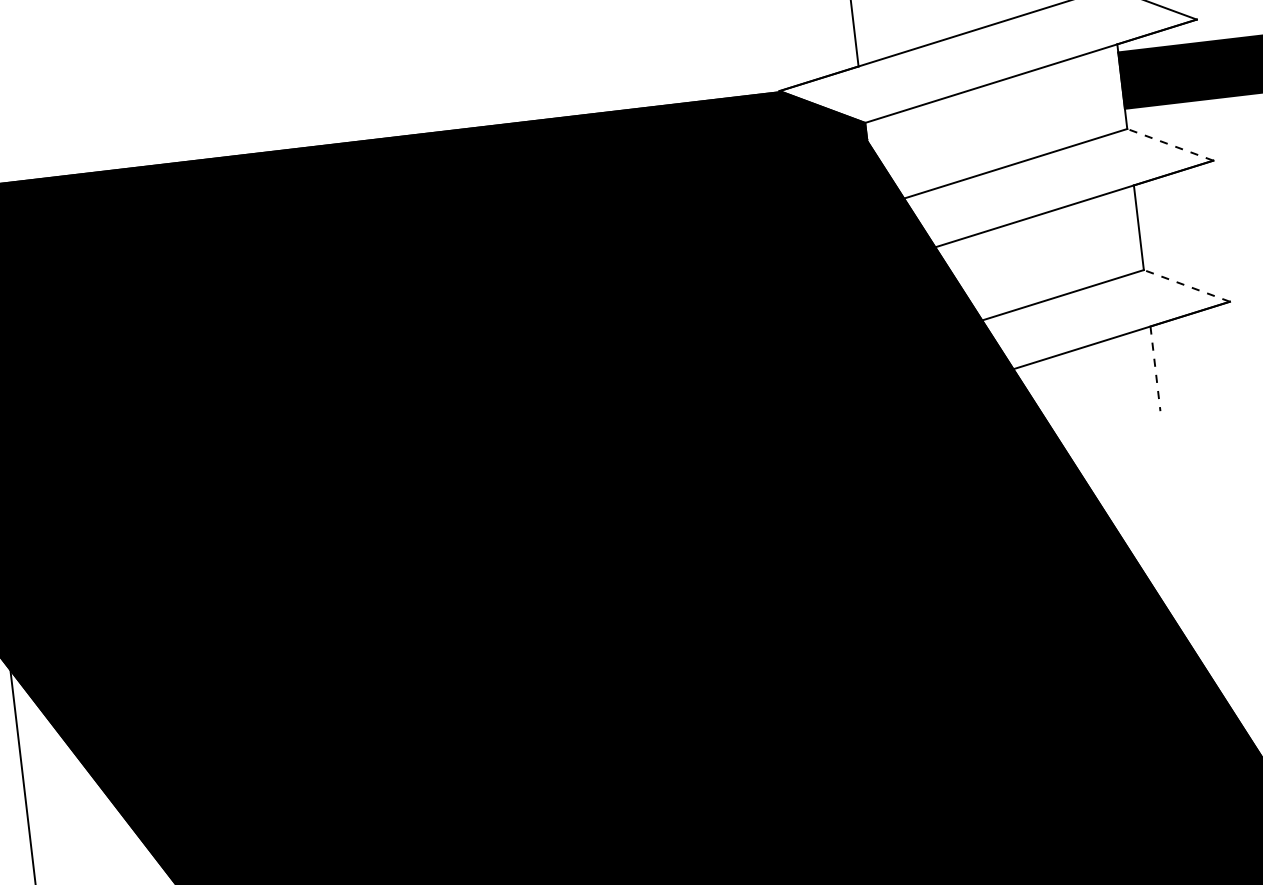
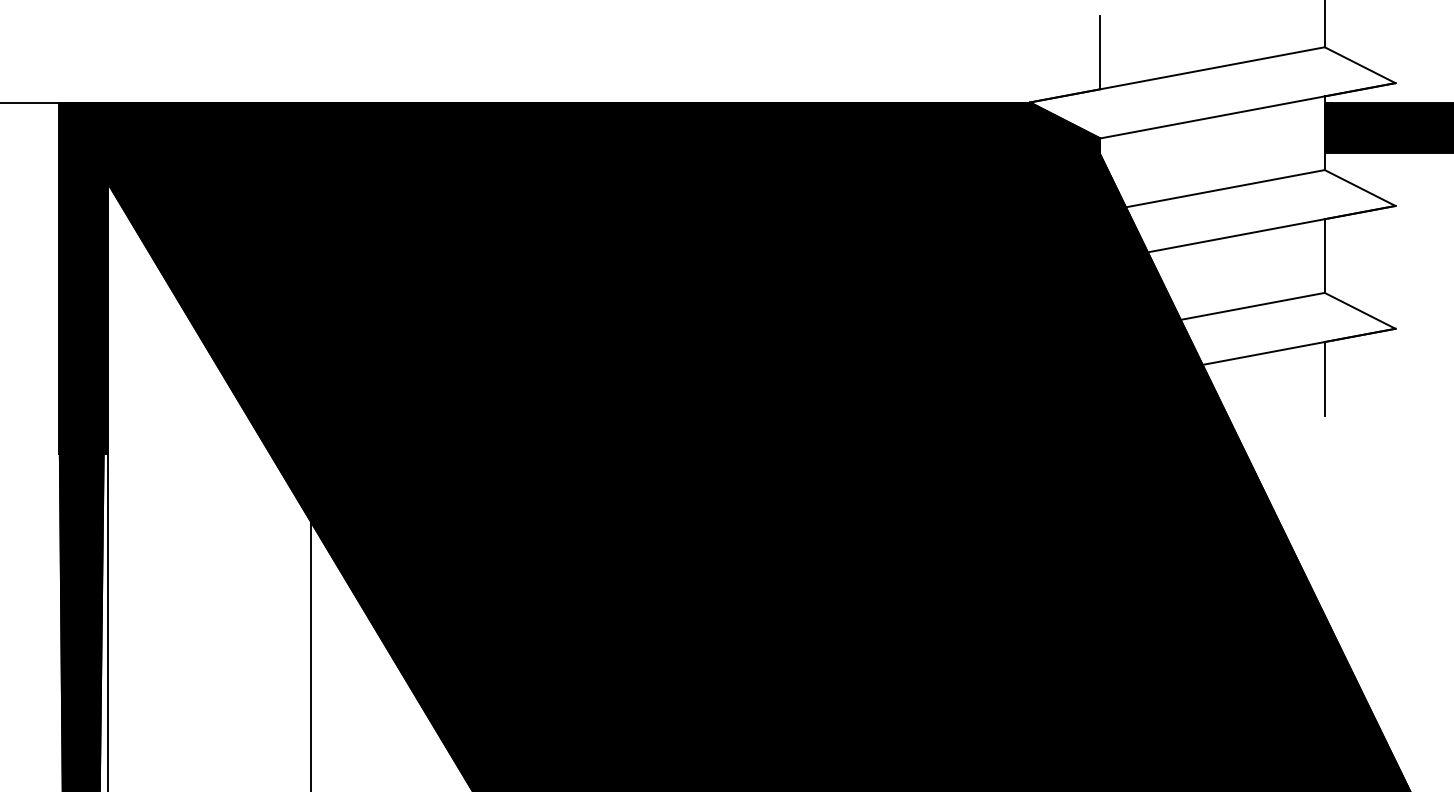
line: (1170, 145) -> (1360, 188), dashed -> solid
line: (1187, 285) -> (1360, 310), dashed -> solid
line: (1155, 368) -> (1324, 378), dashed -> solid

